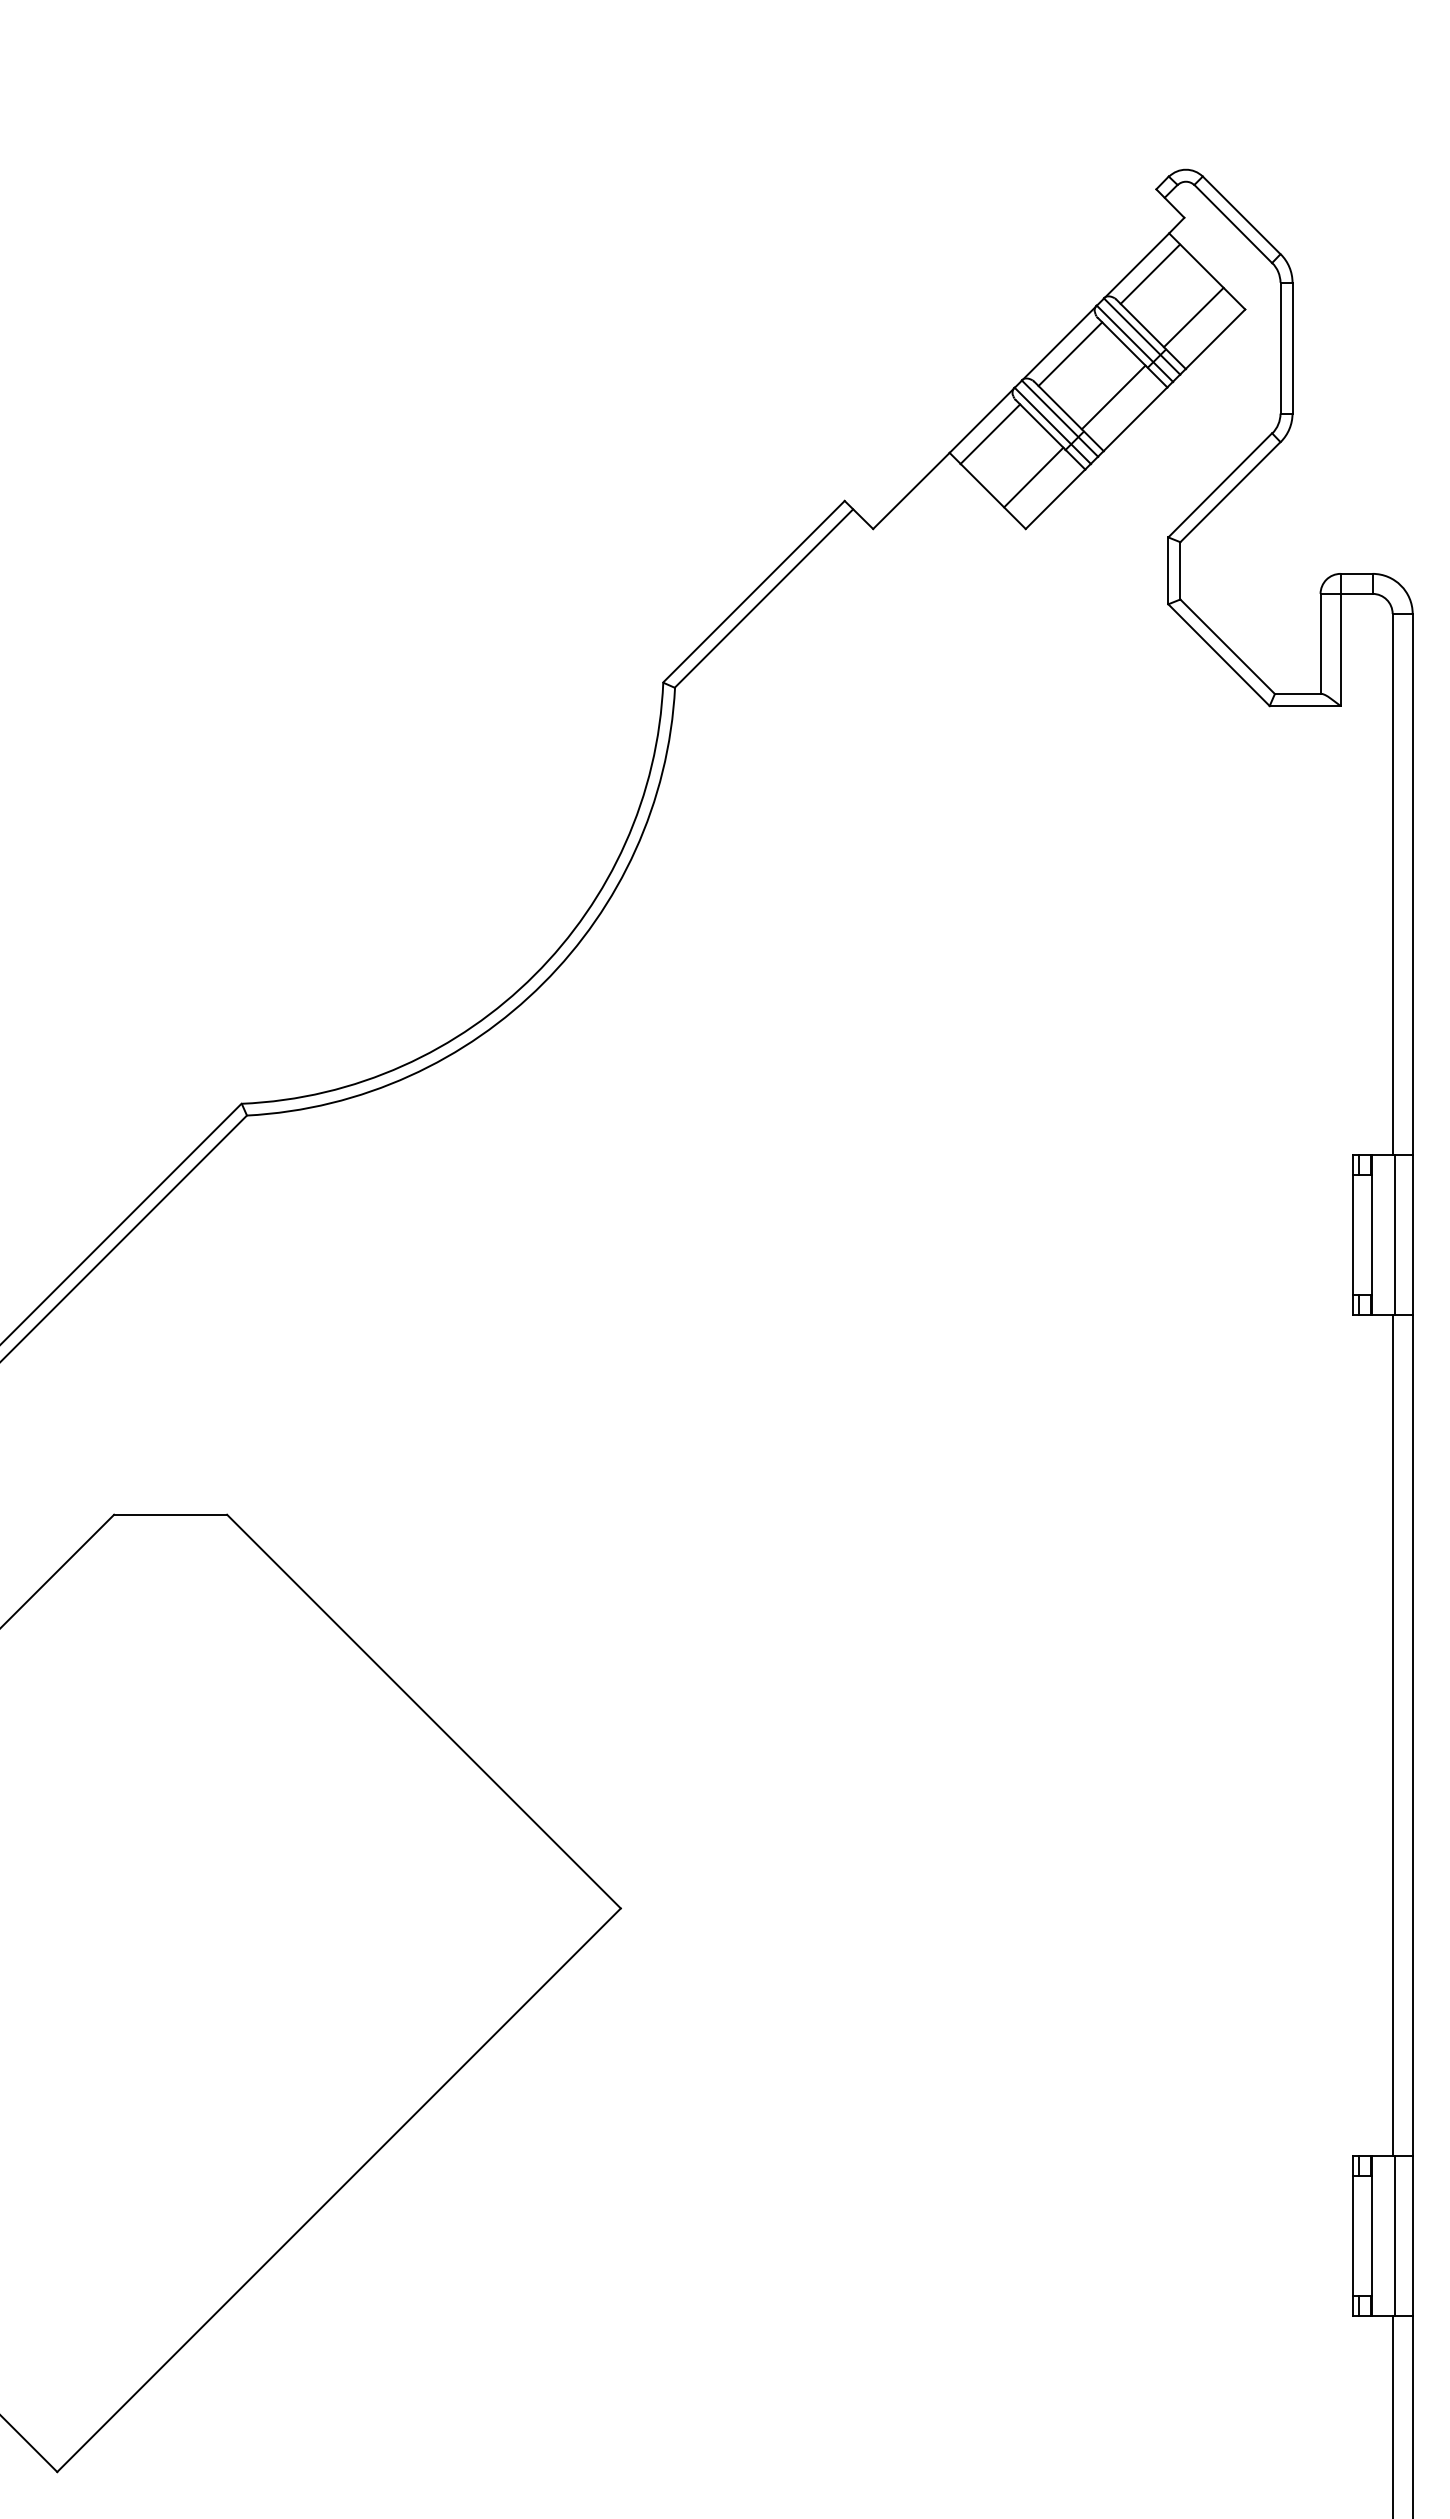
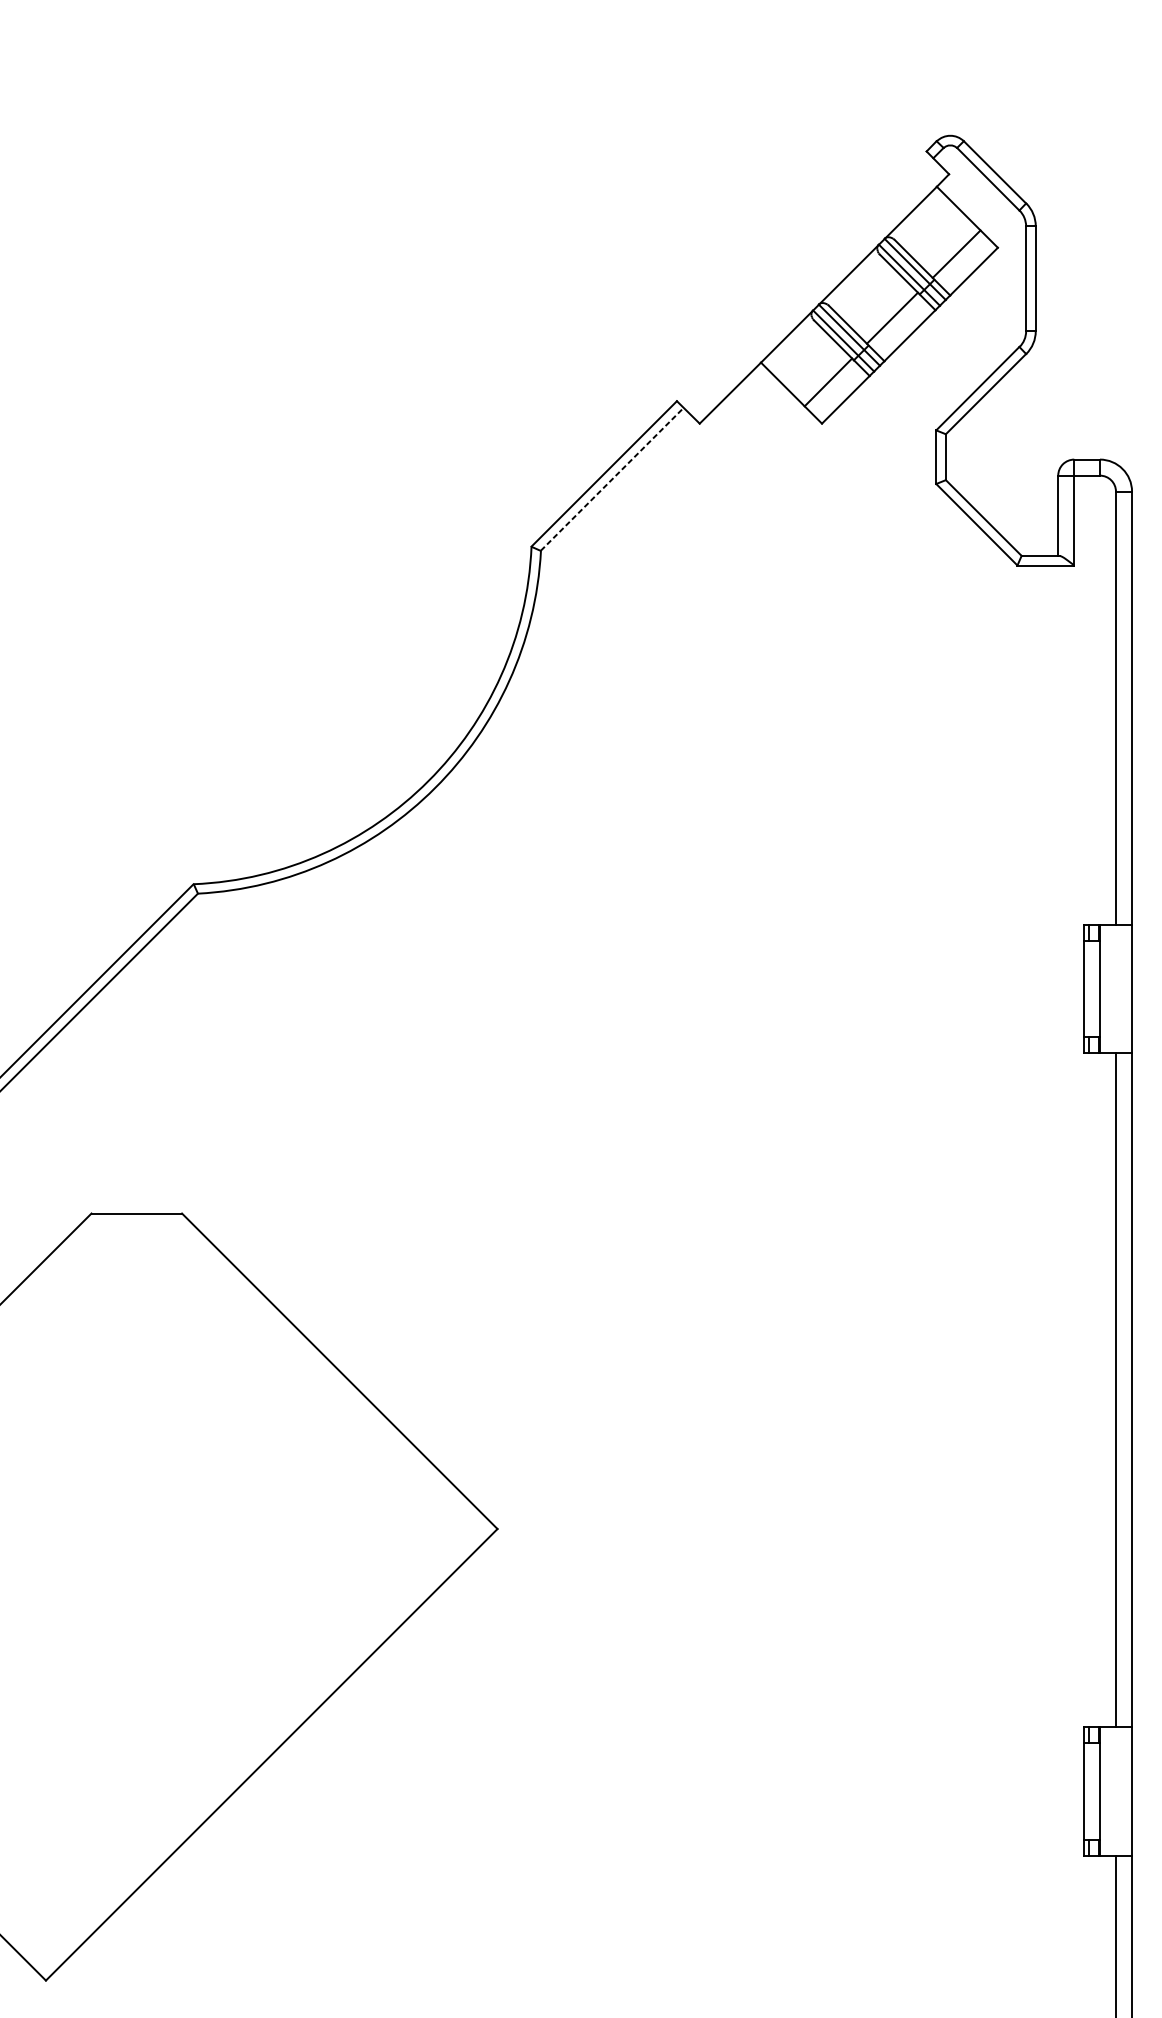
line: (1149, 273) -> (921, 218), removed
line: (1070, 354) -> (857, 283), removed
line: (990, 434) -> (793, 347), removed
line: (764, 598) -> (612, 479), solid -> dashed
line: (1395, 1234) -> (1118, 988), removed
line: (1395, 2235) -> (1118, 1791), removed

